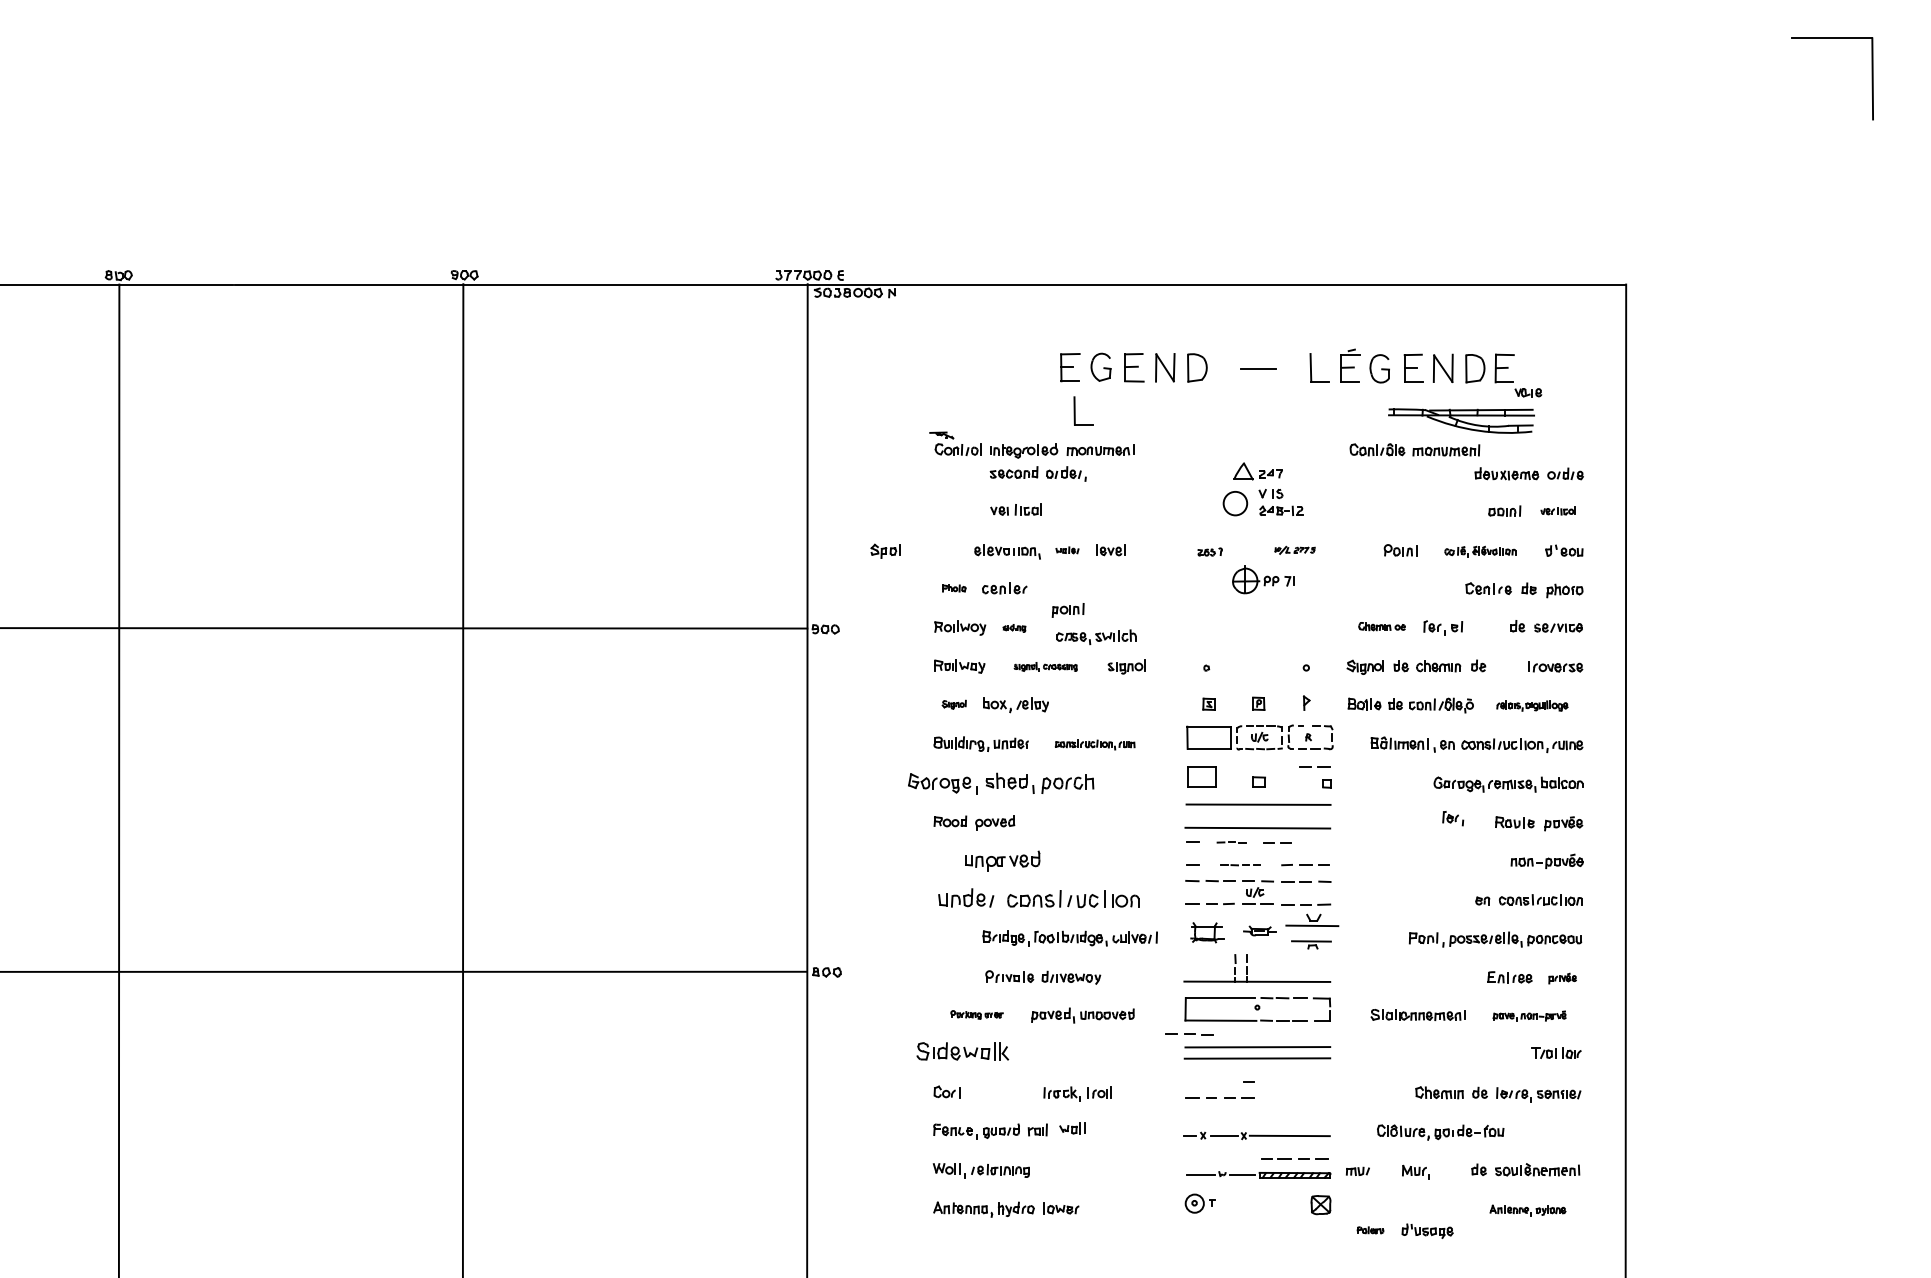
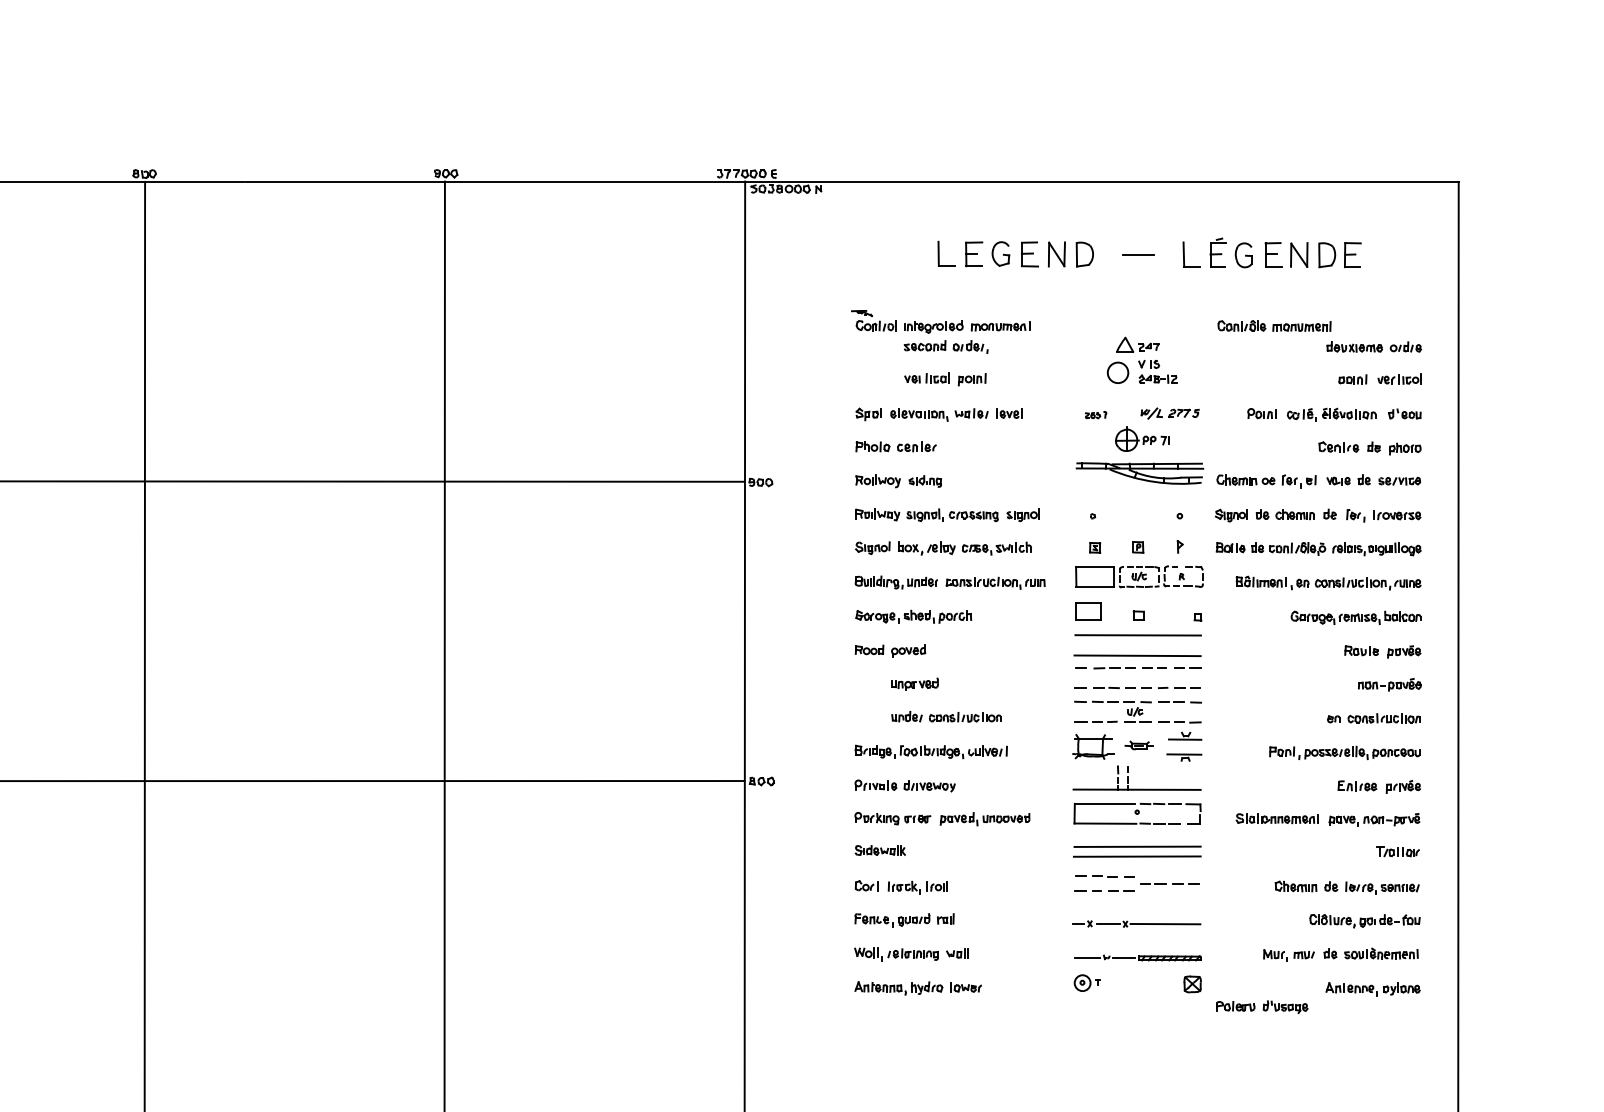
part: (1528, 392) -> (1338, 480), moved
part: (1075, 410) -> (939, 253), moved
part: (1461, 420) -> (1139, 473), moved
part: (1558, 510) -> (1399, 378), size x1.43
part: (885, 550) -> (868, 413), moved
part: (1067, 550) -> (971, 413), size x1.67
part: (1294, 550) -> (1169, 413), size x1.67
part: (1480, 551) -> (1331, 414), size x1.43
part: (954, 588) -> (873, 446), size x1.67
part: (1067, 610) -> (971, 379), moved
part: (1381, 626) -> (1245, 479), size x1.43
part: (1014, 628) -> (925, 481), size x1.67
part: (1096, 637) -> (996, 548), moved
part: (1045, 666) -> (952, 514), size x1.67
part: (954, 704) -> (873, 547), size x1.67
part: (1532, 705) -> (1377, 548), size x1.43
part: (1095, 744) -> (996, 582), size x1.43
line: (1311, 766) -> (1184, 668), moved
part: (1000, 783) -> (913, 616), size x0.71
part: (1453, 818) -> (1356, 515), moved
part: (1231, 842) -> (1114, 668), size x1.67
part: (1002, 860) -> (914, 683), size x0.71
part: (1240, 865) -> (1122, 688), size x1.67
part: (1038, 897) -> (946, 716), size x0.62
part: (1312, 920) -> (1185, 736), size x0.71
part: (1207, 932) -> (1093, 746), size x1.43
part: (1069, 938) -> (930, 751), moved
part: (1043, 977) -> (905, 785), moved
part: (1562, 978) -> (1403, 786), size x1.43
part: (976, 1014) -> (892, 818), size x1.67
part: (1529, 1015) -> (1374, 819), size x1.43
part: (1189, 1034) -> (1097, 876), moved
part: (962, 1051) -> (880, 850), size x0.62
part: (1077, 1093) -> (917, 887), moved
part: (1072, 1128) -> (957, 953), moved
part: (1440, 1132) -> (1364, 921), moved
line: (1291, 1158) -> (1166, 883), moved
part: (1357, 1170) -> (1303, 954), moved
part: (1527, 1210) -> (1372, 989), size x1.43
part: (1370, 1230) -> (1235, 1006), size x1.67

